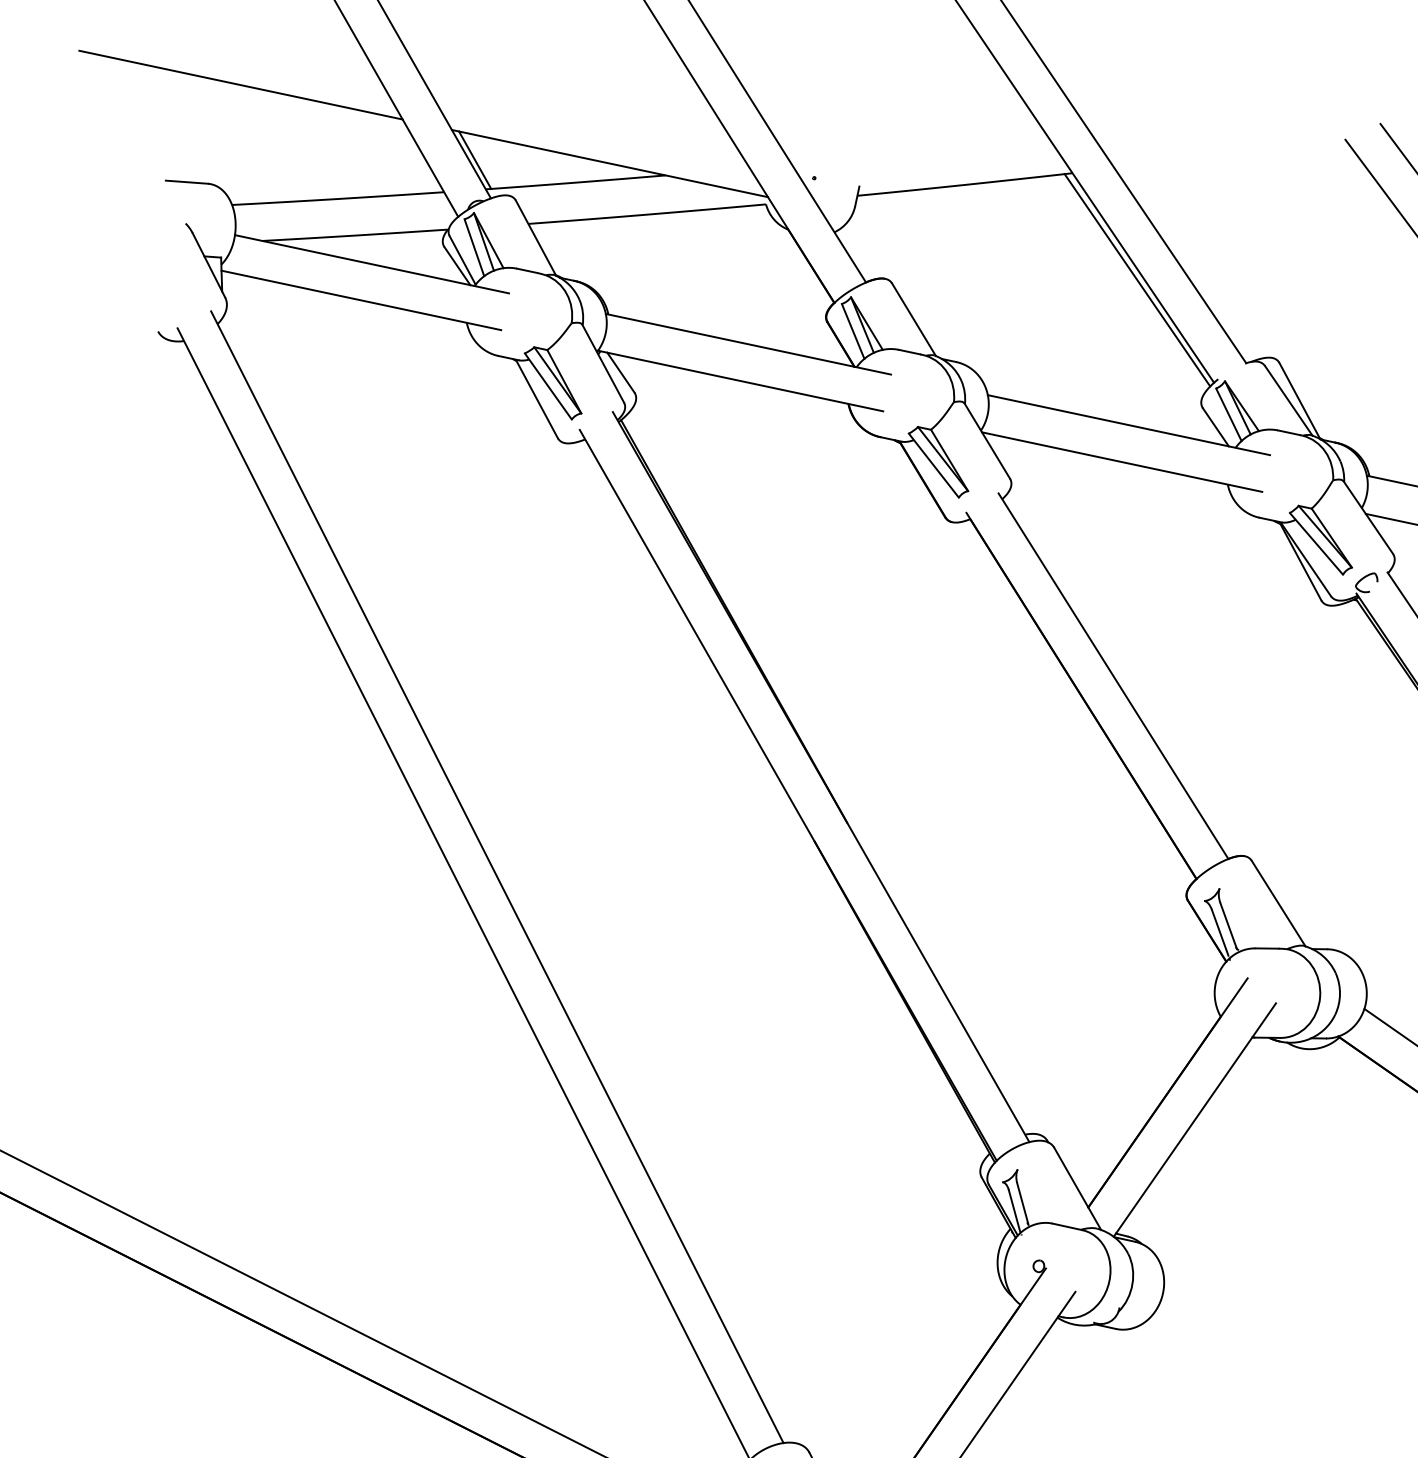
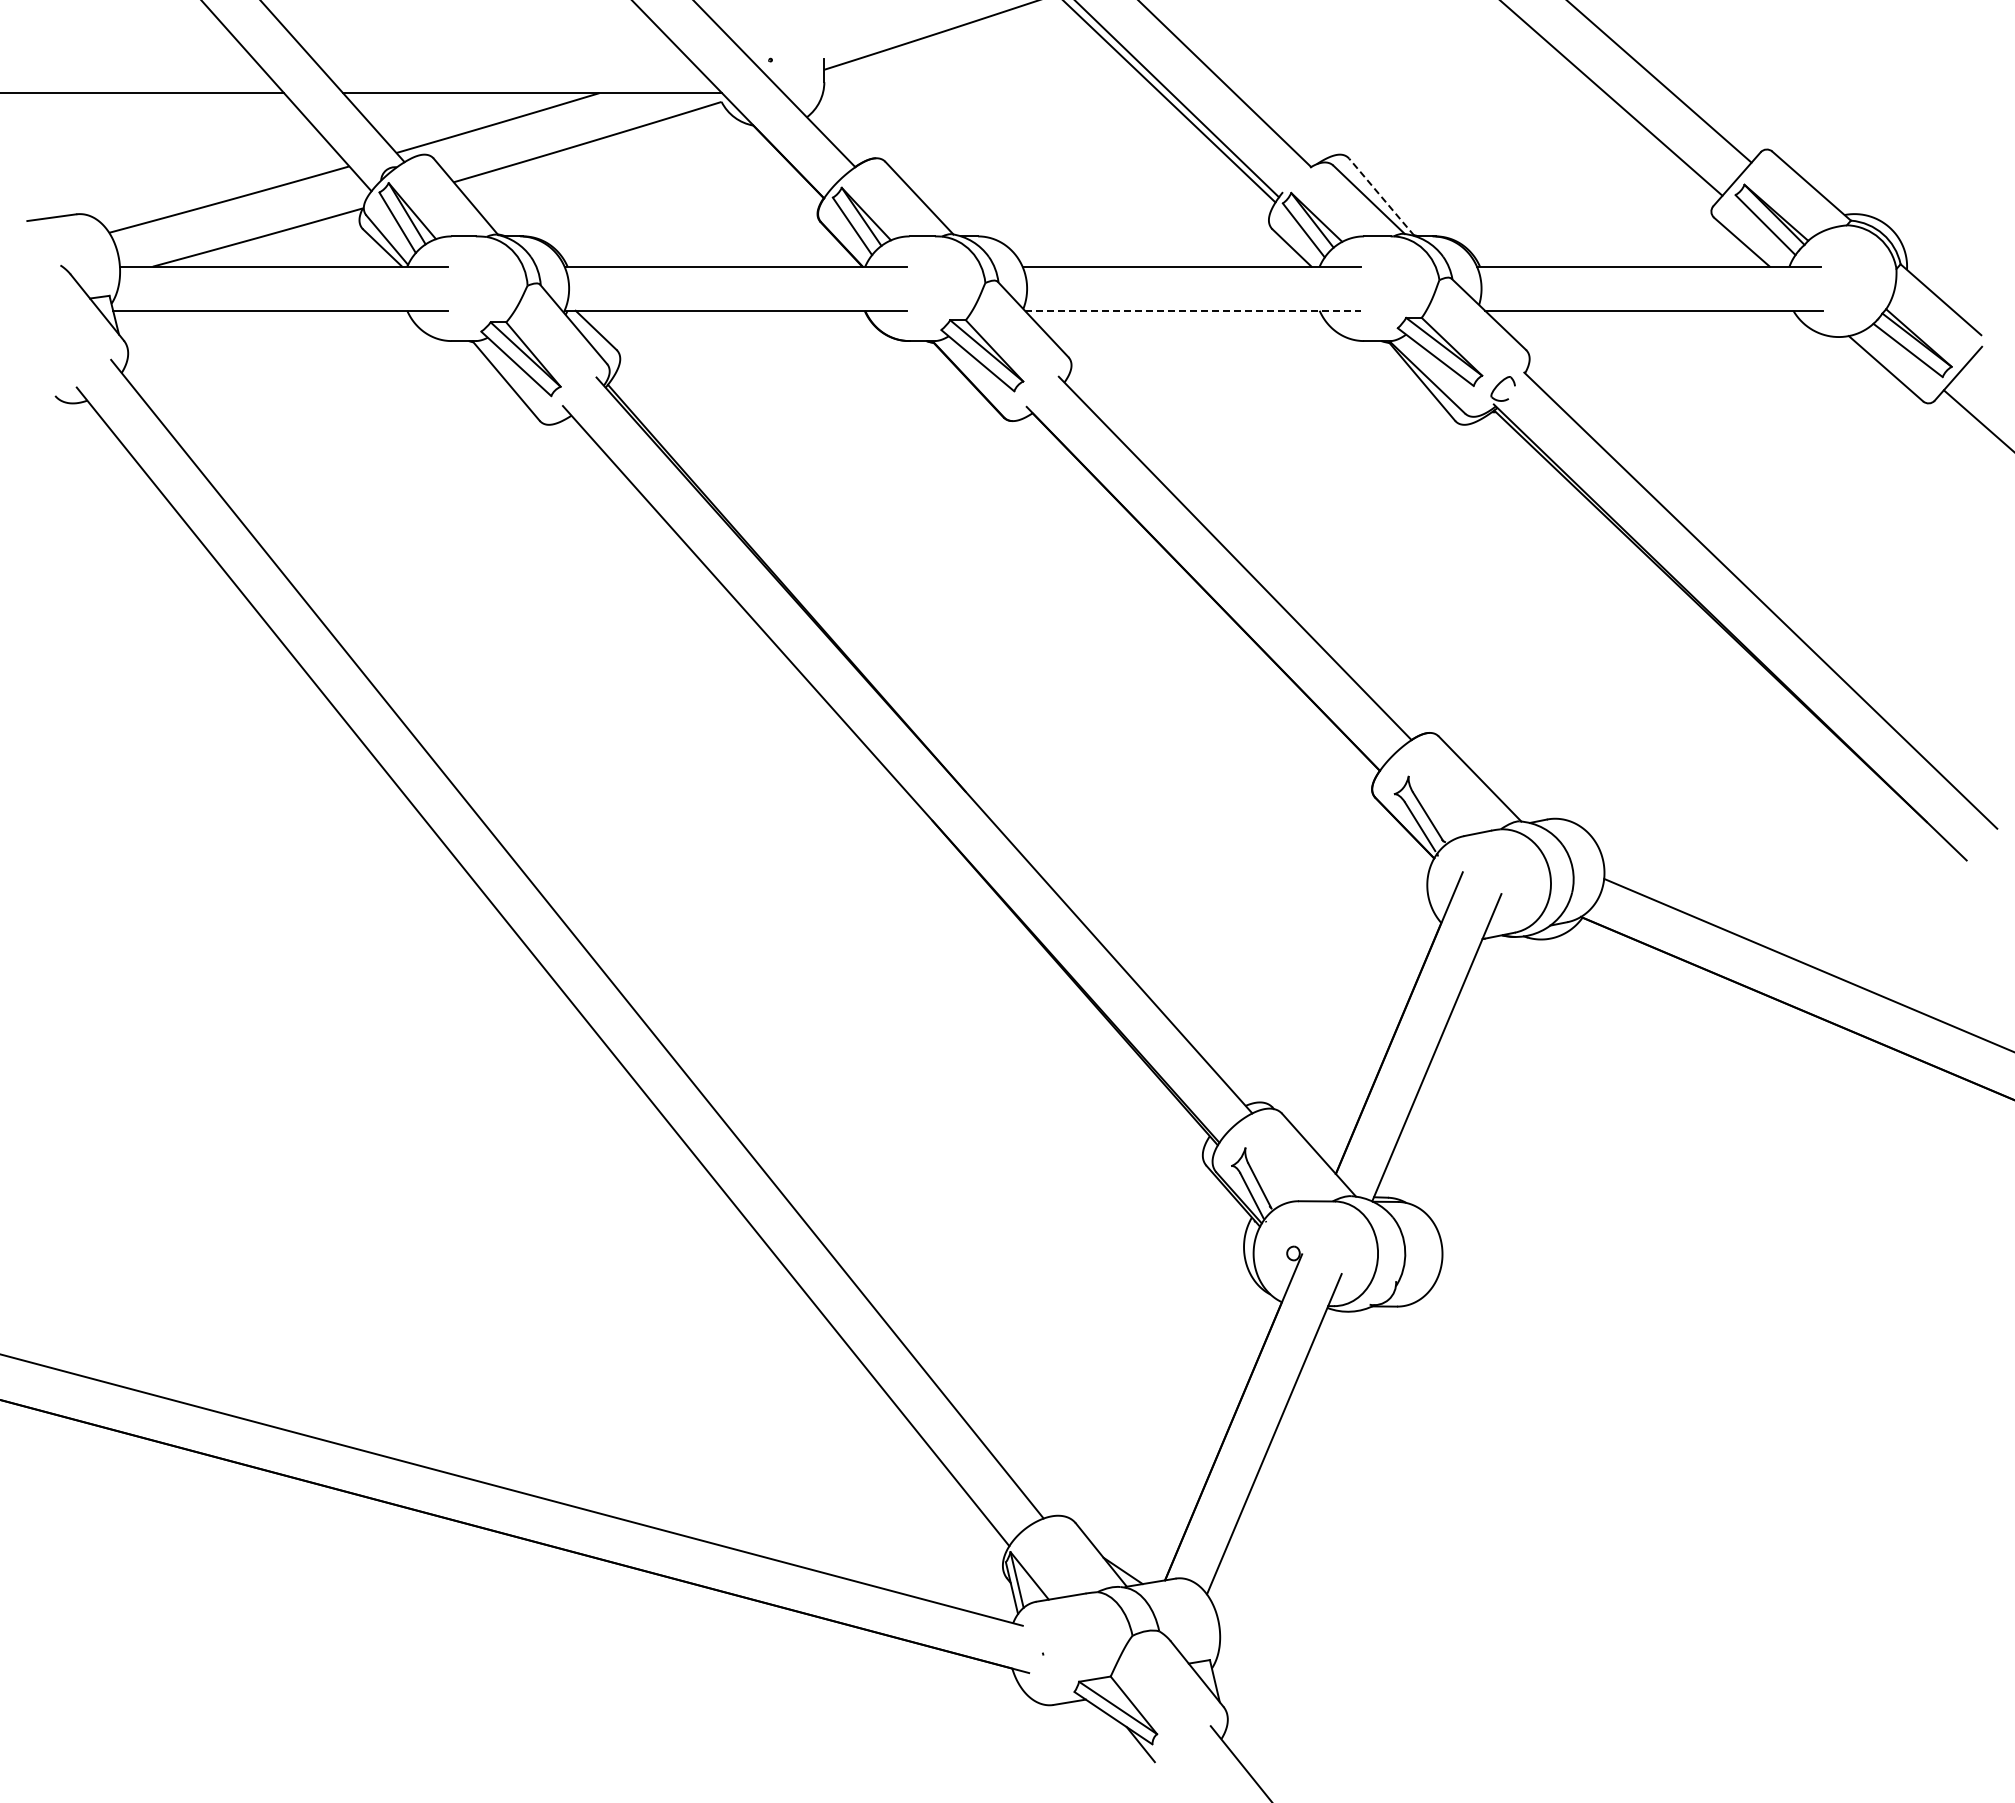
line: (474, 160) -> (376, 122), removed
line: (1299, 401) -> (1381, 197), solid -> dashed
line: (1121, 461) -> (1192, 310), solid -> dashed

